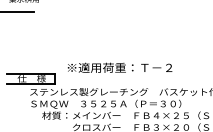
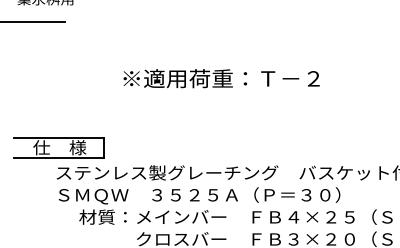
text: (119, 67) -> (220, 78), moved

